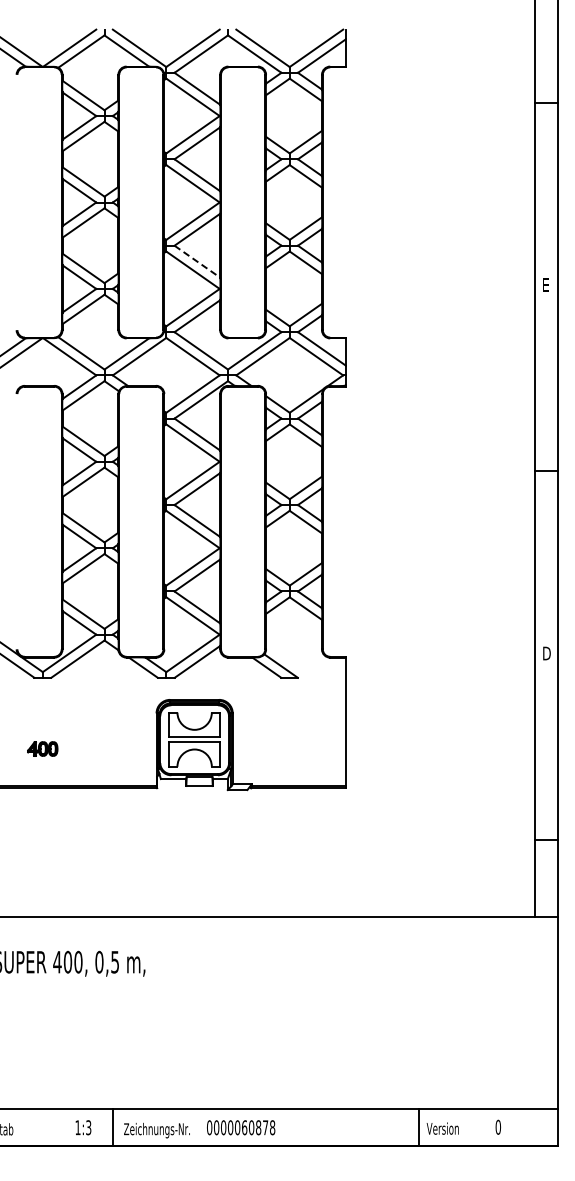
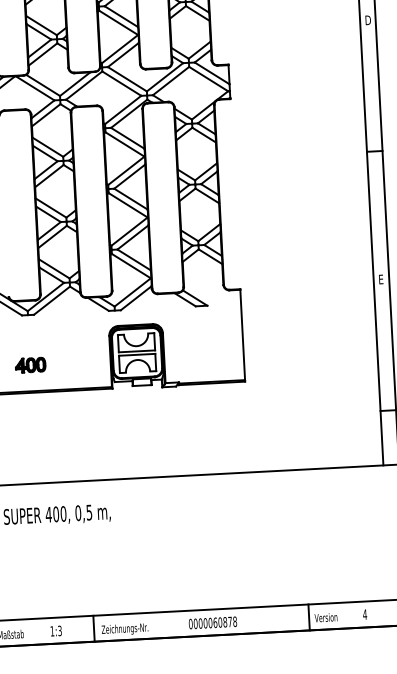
line: (197, 261) -> (121, 16), dashed -> solid
text: (546, 284) -> (367, 19), E -> D
text: (546, 653) -> (381, 279), D -> E
part: (42, 748) -> (30, 364), size x1.43
text: (498, 1126) -> (365, 614), 0 -> 4
text: (83, 1127) -> (56, 630), moved
text: (241, 1127) -> (213, 622), moved

